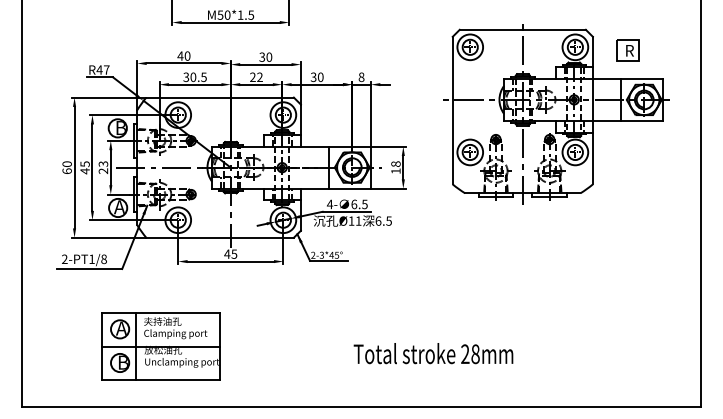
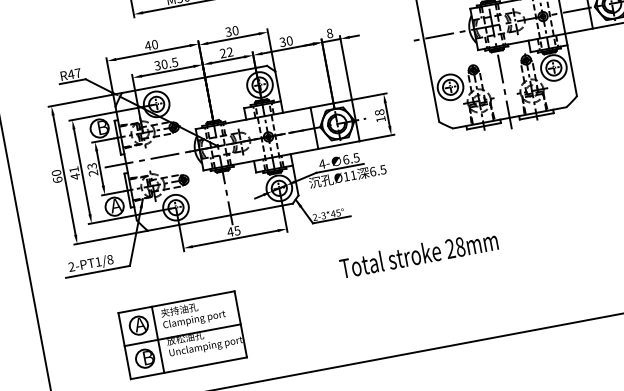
text: (84, 164) -> (73, 170), 45 -> 41
text: (433, 353) -> (418, 254), moved

